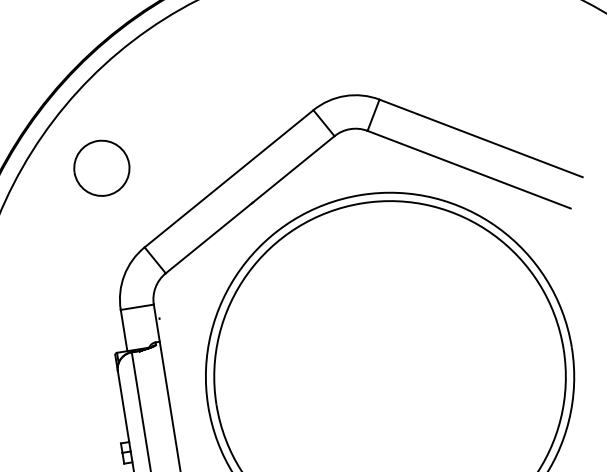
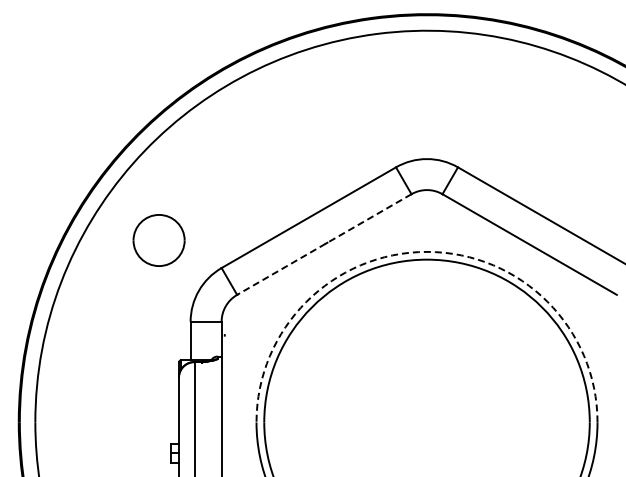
part: (101, 168) -> (158, 240), moved
arc: (361, 194) -> (427, 251), solid -> dashed
line: (250, 204) -> (324, 244), solid -> dashed

